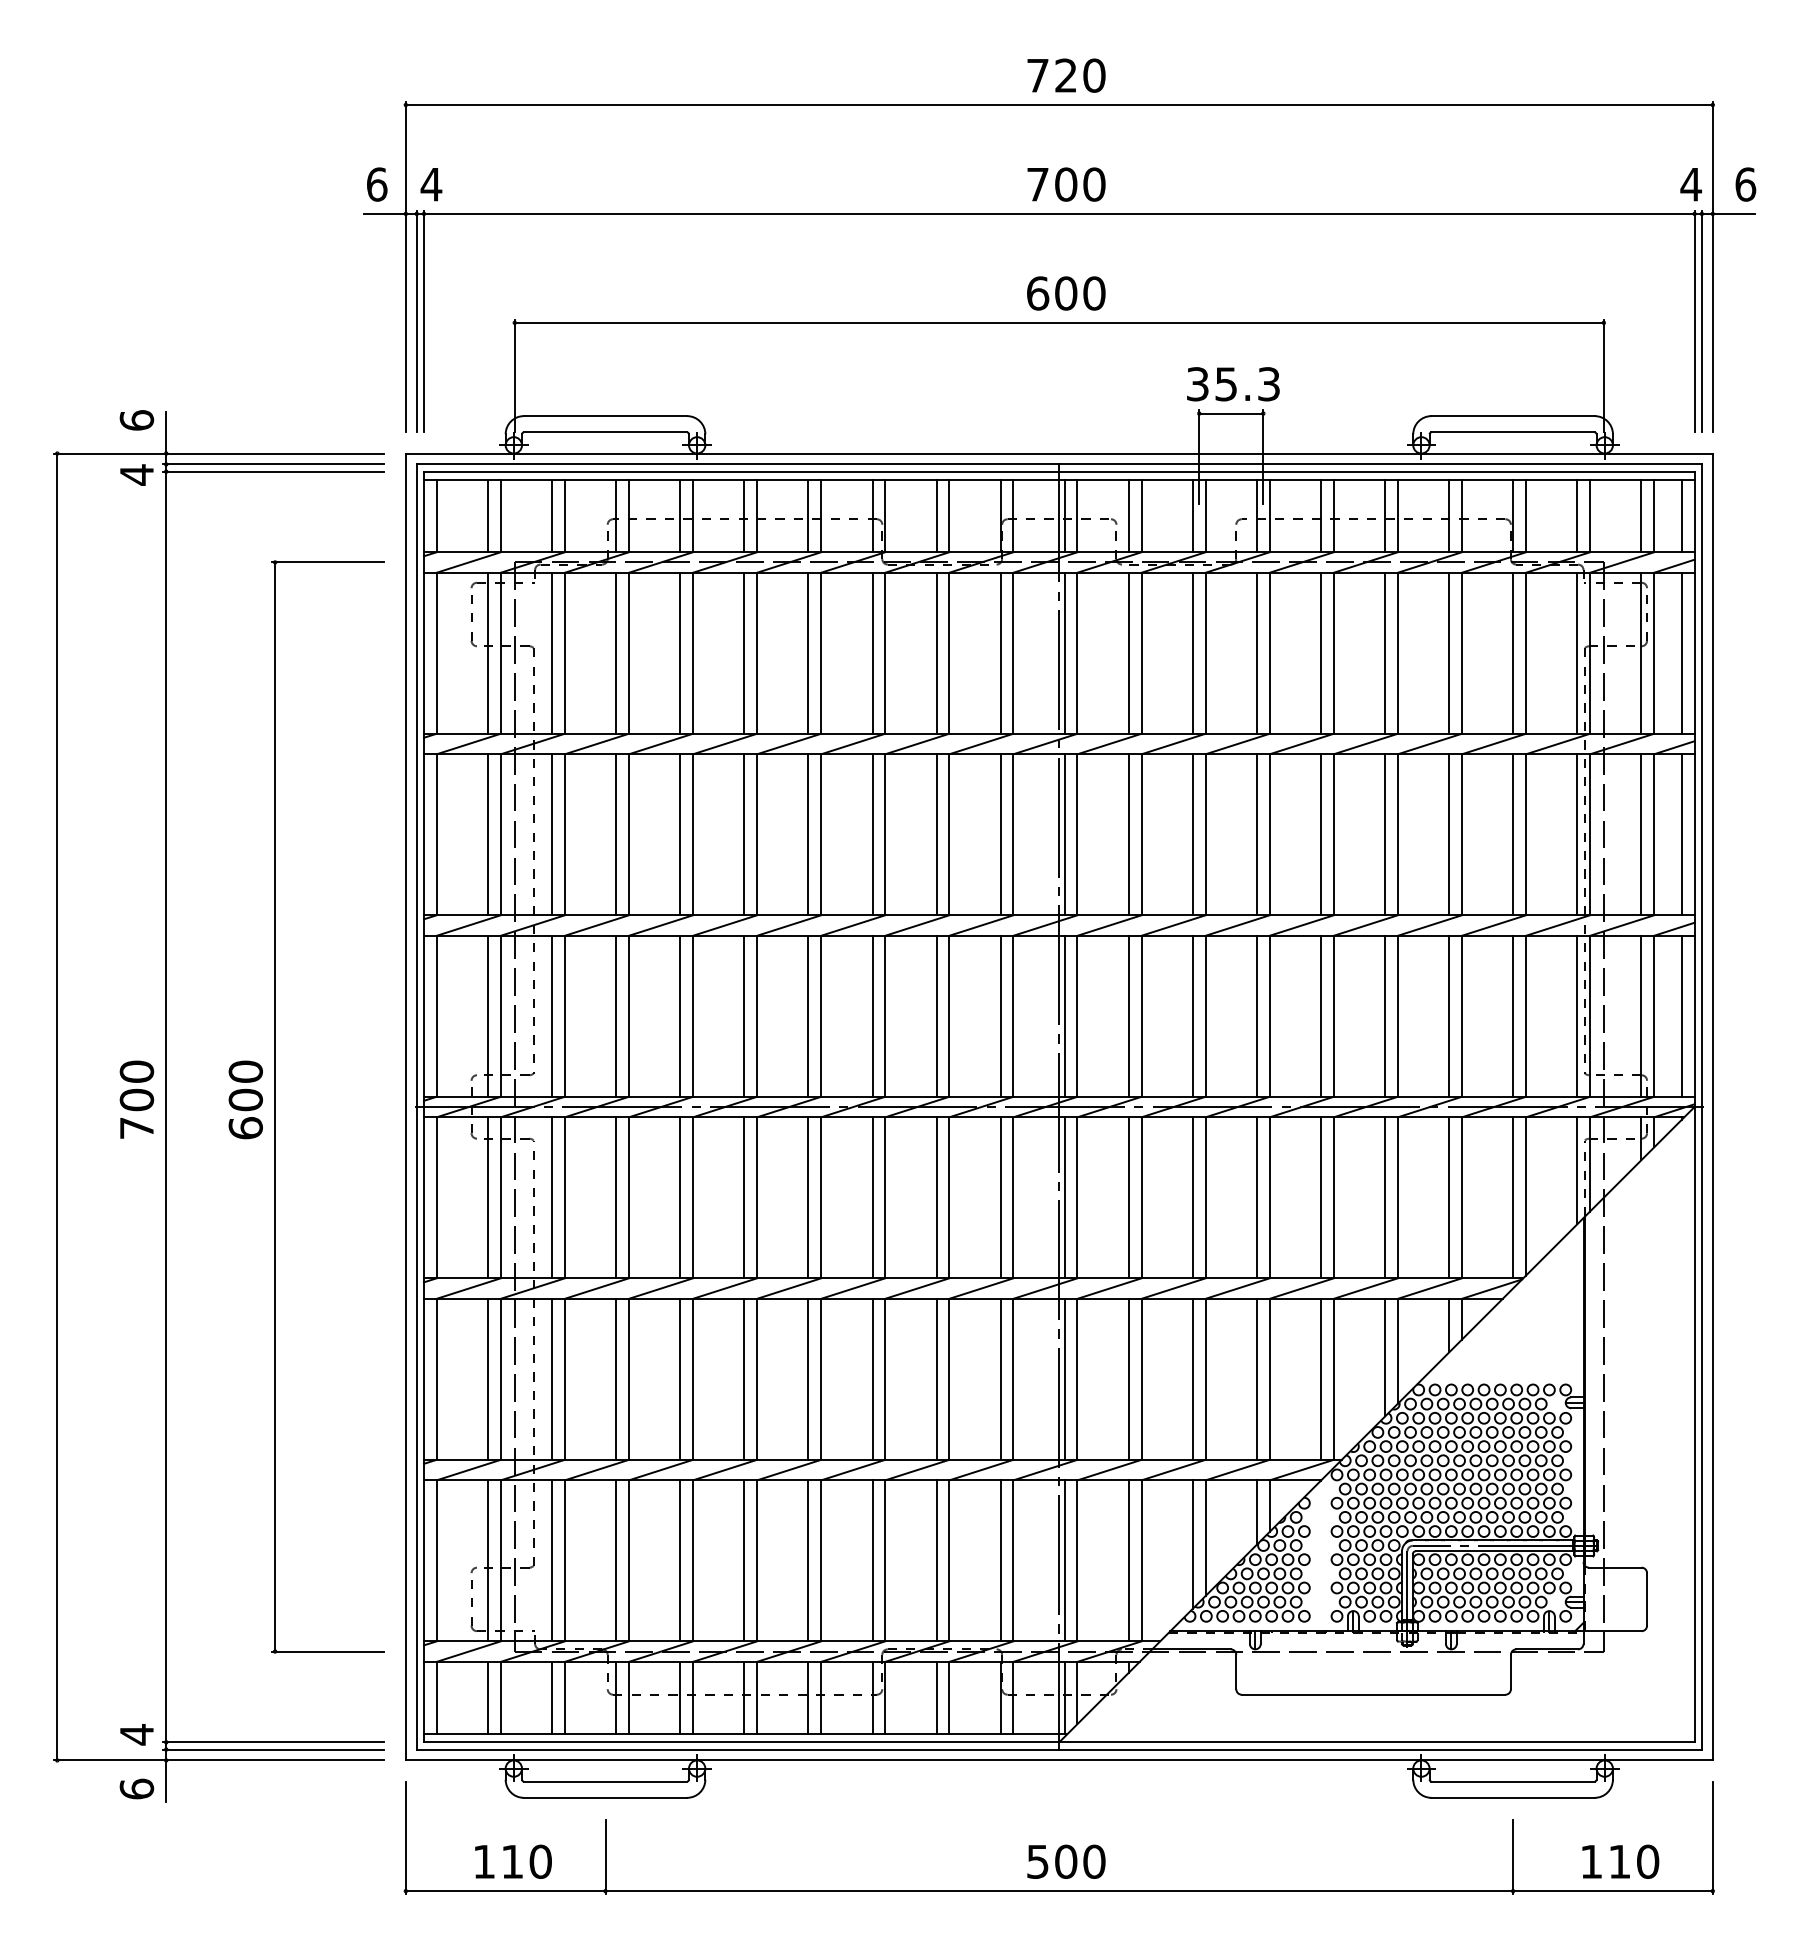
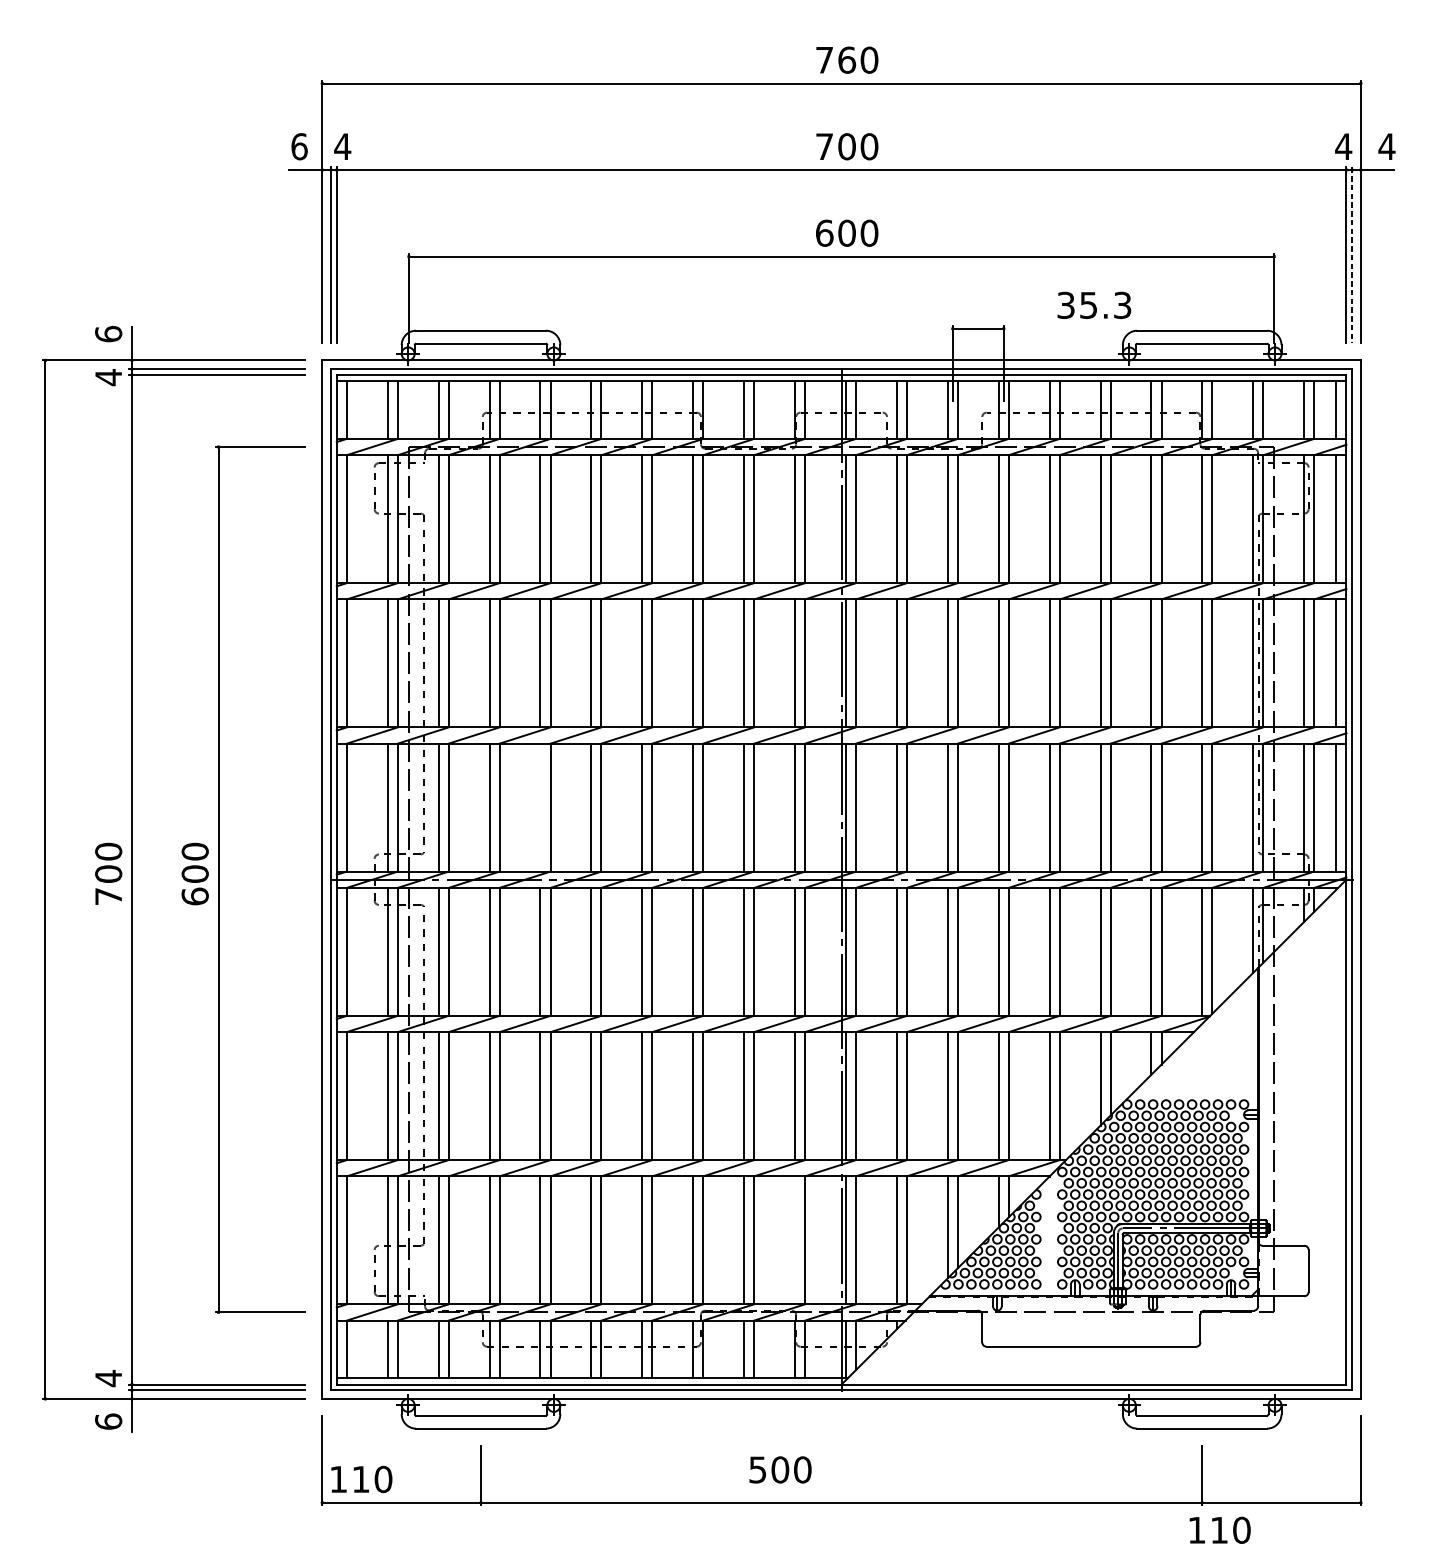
text: (1066, 75) -> (847, 60), 720 -> 760
text: (1745, 184) -> (1386, 146), 6 -> 4
line: (1701, 321) -> (1351, 255), solid -> dashed
text: (1233, 384) -> (1094, 305), moved
line: (680, 1015) -> (540, 806), removed
line: (1000, 1560) -> (794, 1240), removed
text: (513, 1861) -> (361, 1479), moved
text: (1066, 1861) -> (780, 1469), moved
text: (1620, 1861) -> (1219, 1530), moved

